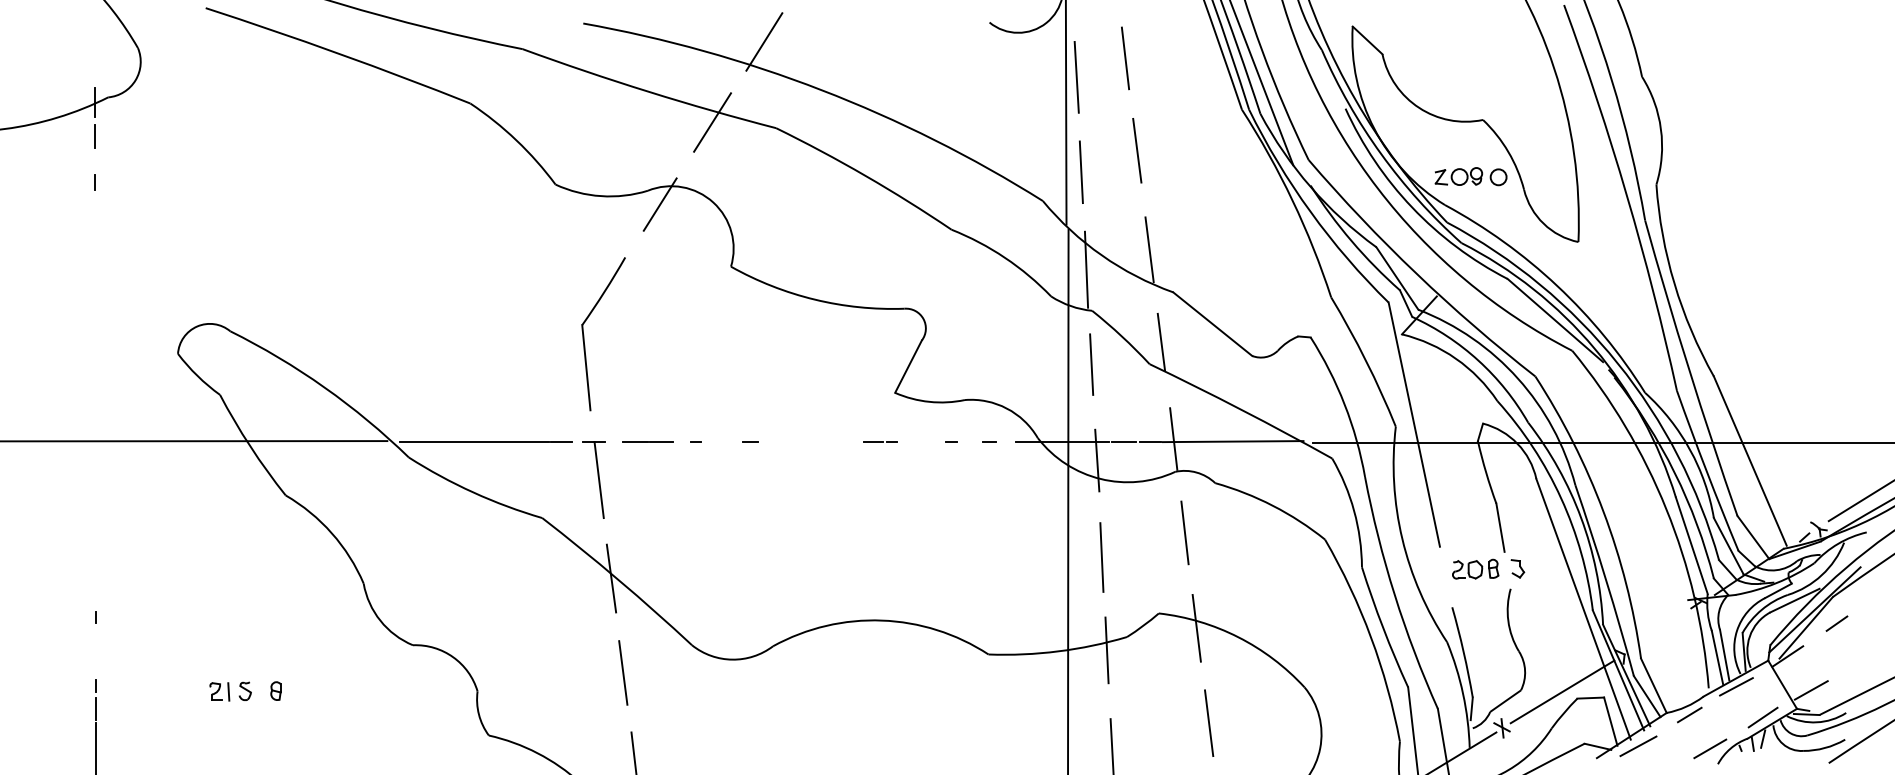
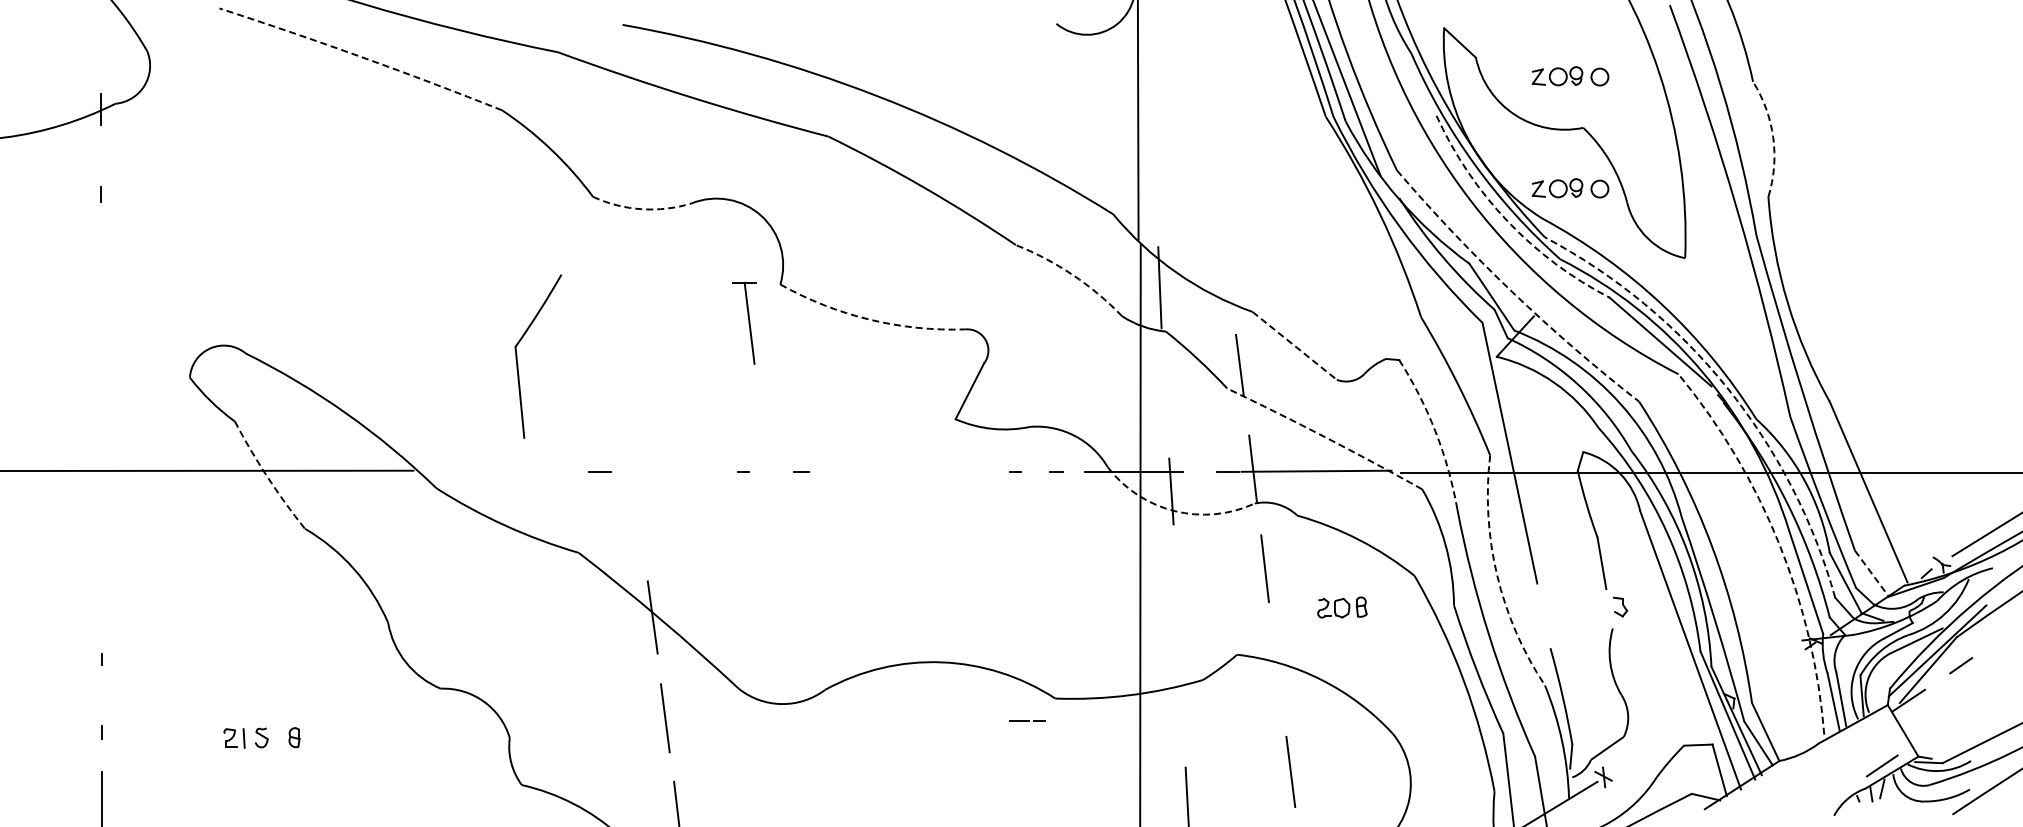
line: (763, 41) -> (815, 44), removed
arc: (338, 54) -> (361, 57), solid -> dashed
line: (1125, 57) -> (1201, 61), removed
part: (1471, 71) -> (1570, 76), added
line: (1076, 77) -> (1149, 82), removed
line: (712, 122) -> (760, 130), removed
arc: (1661, 128) -> (1773, 137), solid -> dashed
line: (95, 136) -> (101, 145), removed
line: (1136, 150) -> (1213, 160), removed
line: (1081, 172) -> (1154, 183), removed
arc: (600, 196) -> (641, 209), solid -> dashed
line: (659, 204) -> (704, 218), removed
arc: (1412, 207) -> (1507, 221), solid -> dashed
line: (1148, 248) -> (1226, 265), removed
arc: (1004, 257) -> (1072, 274), solid -> dashed
arc: (1416, 274) -> (1512, 292), solid -> dashed
arc: (814, 299) -> (869, 319), solid -> dashed
line: (1213, 324) -> (1295, 346), solid -> dashed
part: (584, 334) -> (517, 356), moved
arc: (1618, 363) -> (1727, 387), solid -> dashed
line: (1090, 364) -> (1164, 388), removed
arc: (1344, 404) -> (1435, 431), solid -> dashed
arc: (1241, 409) -> (1325, 437), solid -> dashed
line: (474, 441) -> (506, 471), removed
line: (647, 441) -> (691, 471), removed
line: (881, 441) -> (1027, 720), moved
line: (1123, 441) -> (1199, 471), removed
arc: (250, 446) -> (267, 476), solid -> dashed
part: (594, 479) -> (744, 322), moved
arc: (1100, 479) -> (1174, 511), solid -> dashed
arc: (1666, 509) -> (1779, 543), solid -> dashed
line: (1752, 537) -> (1871, 573), solid -> dashed
arc: (1402, 539) -> (1497, 575), solid -> dashed
line: (1102, 557) -> (1176, 594), removed
part: (1475, 569) -> (1342, 607), moved
line: (1196, 628) -> (1277, 670), removed
line: (1106, 650) -> (1181, 694), removed
line: (1736, 686) -> (1853, 732), removed
line: (1811, 690) -> (1933, 736), removed
line: (1561, 691) -> (1667, 738), removed
line: (96, 708) -> (102, 756), removed
line: (1689, 714) -> (1803, 762), removed
line: (1638, 746) -> (1749, 796), removed
line: (1709, 749) -> (1825, 799), removed

